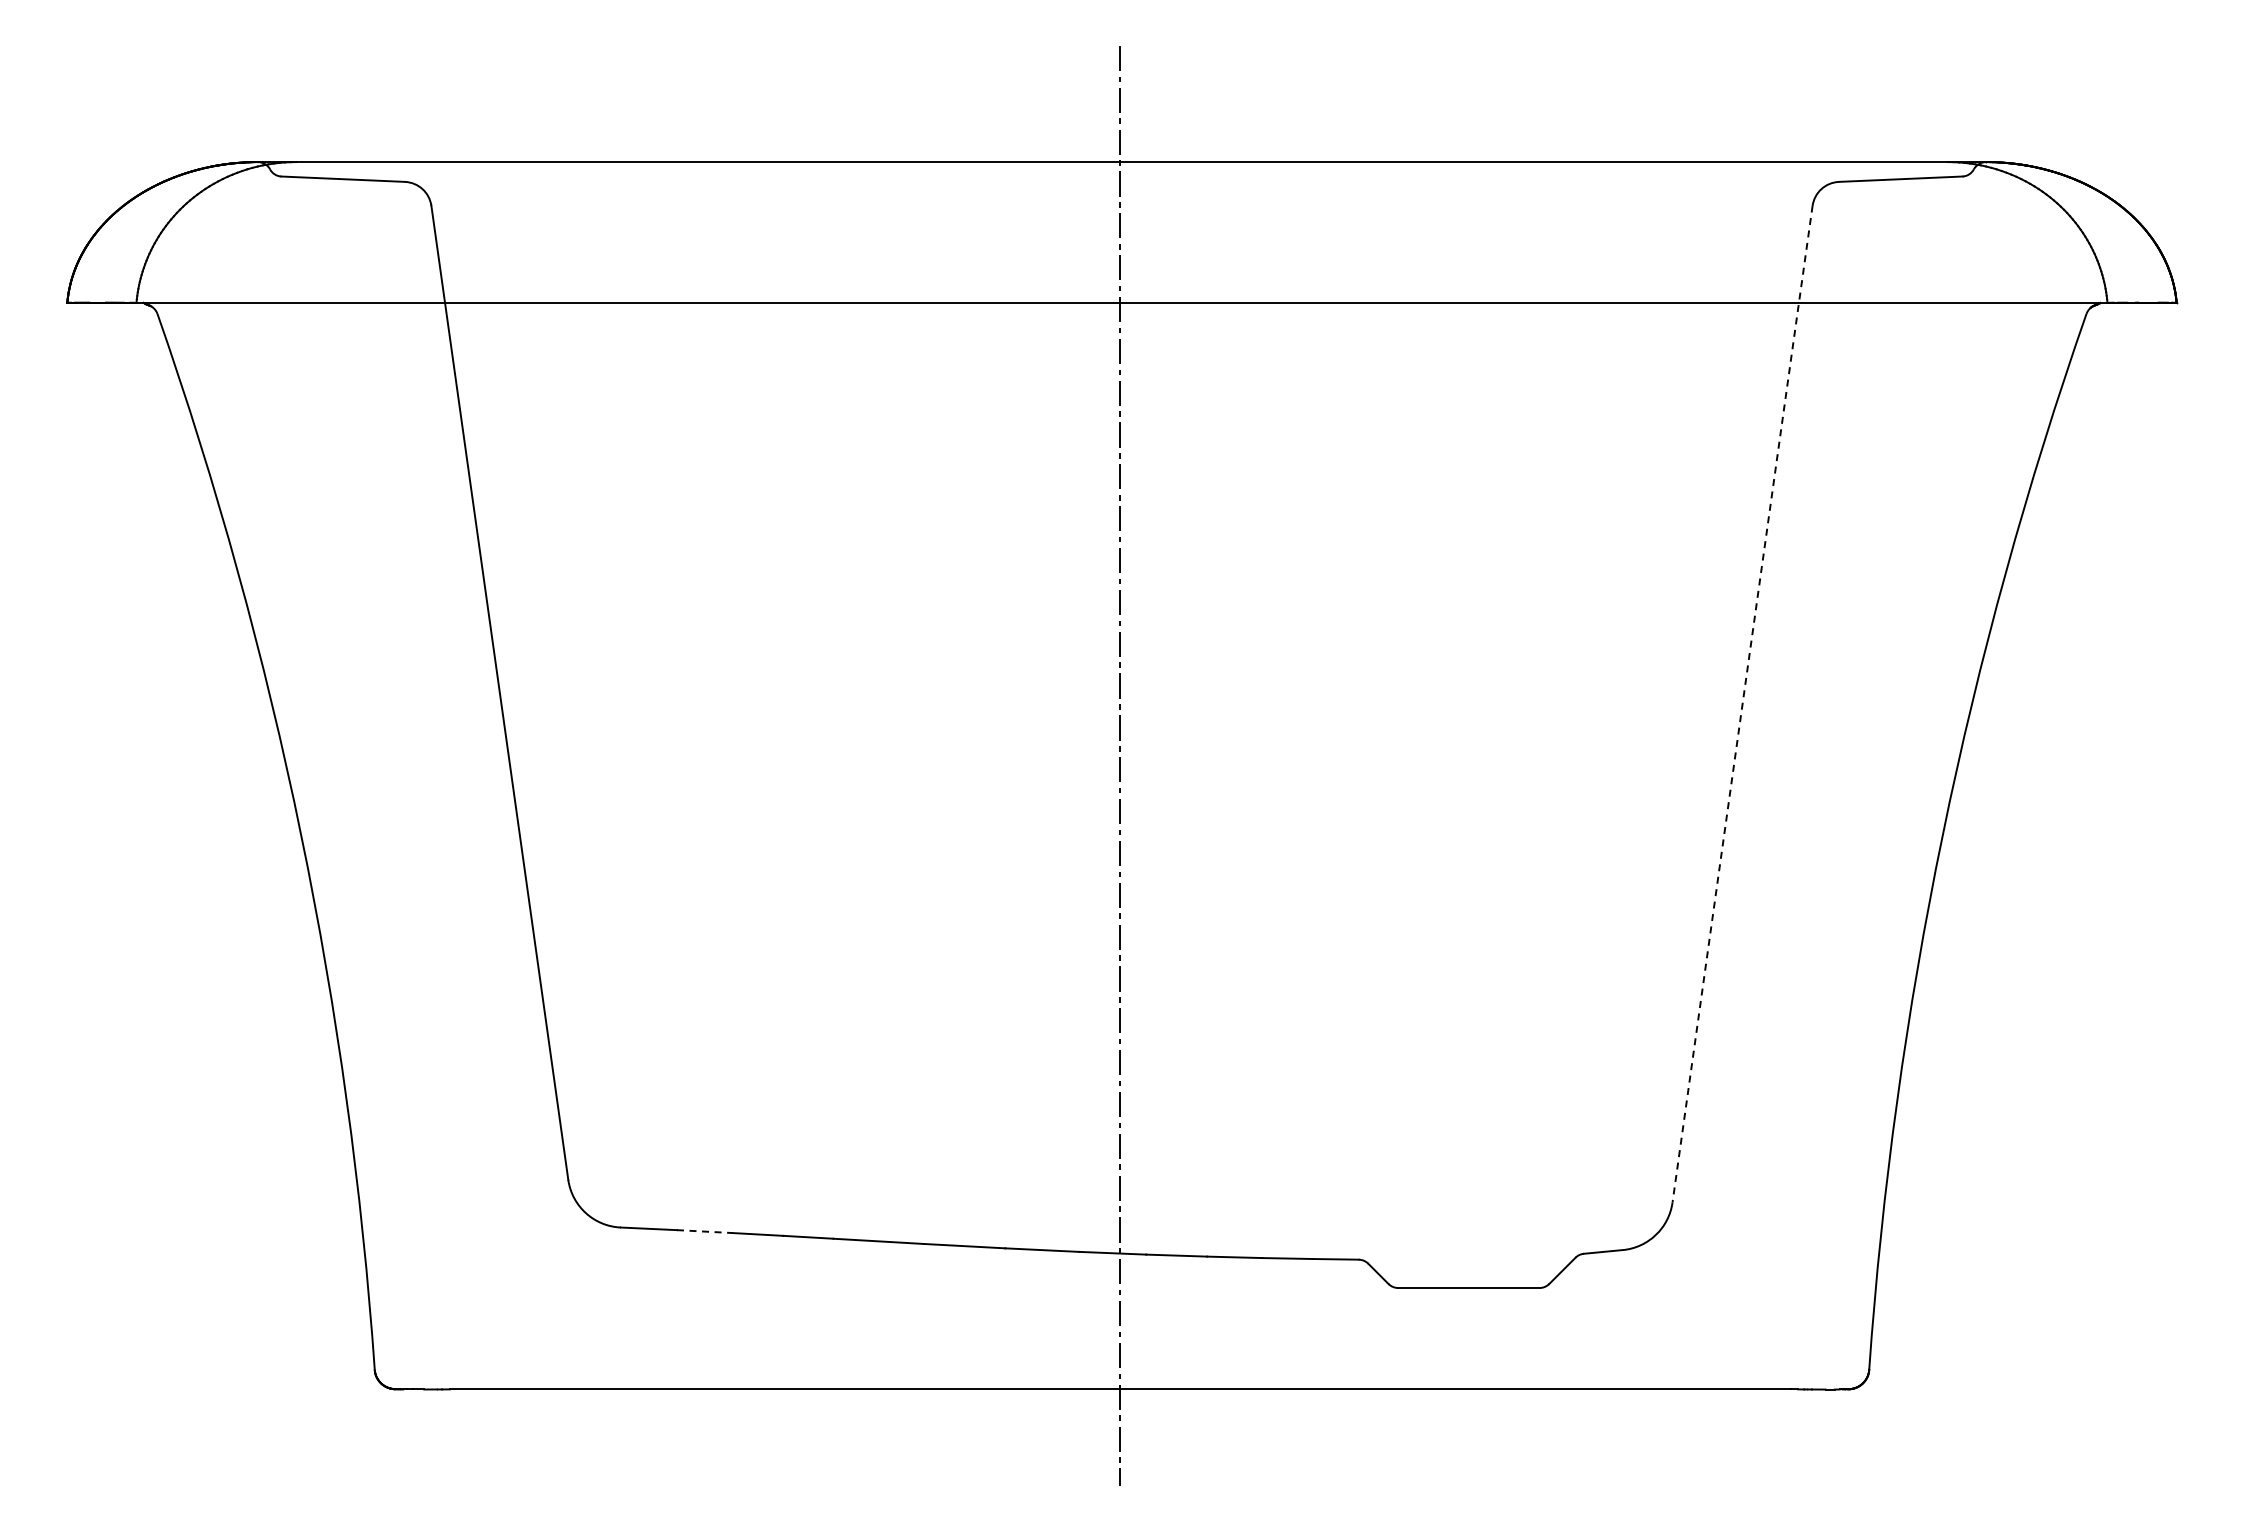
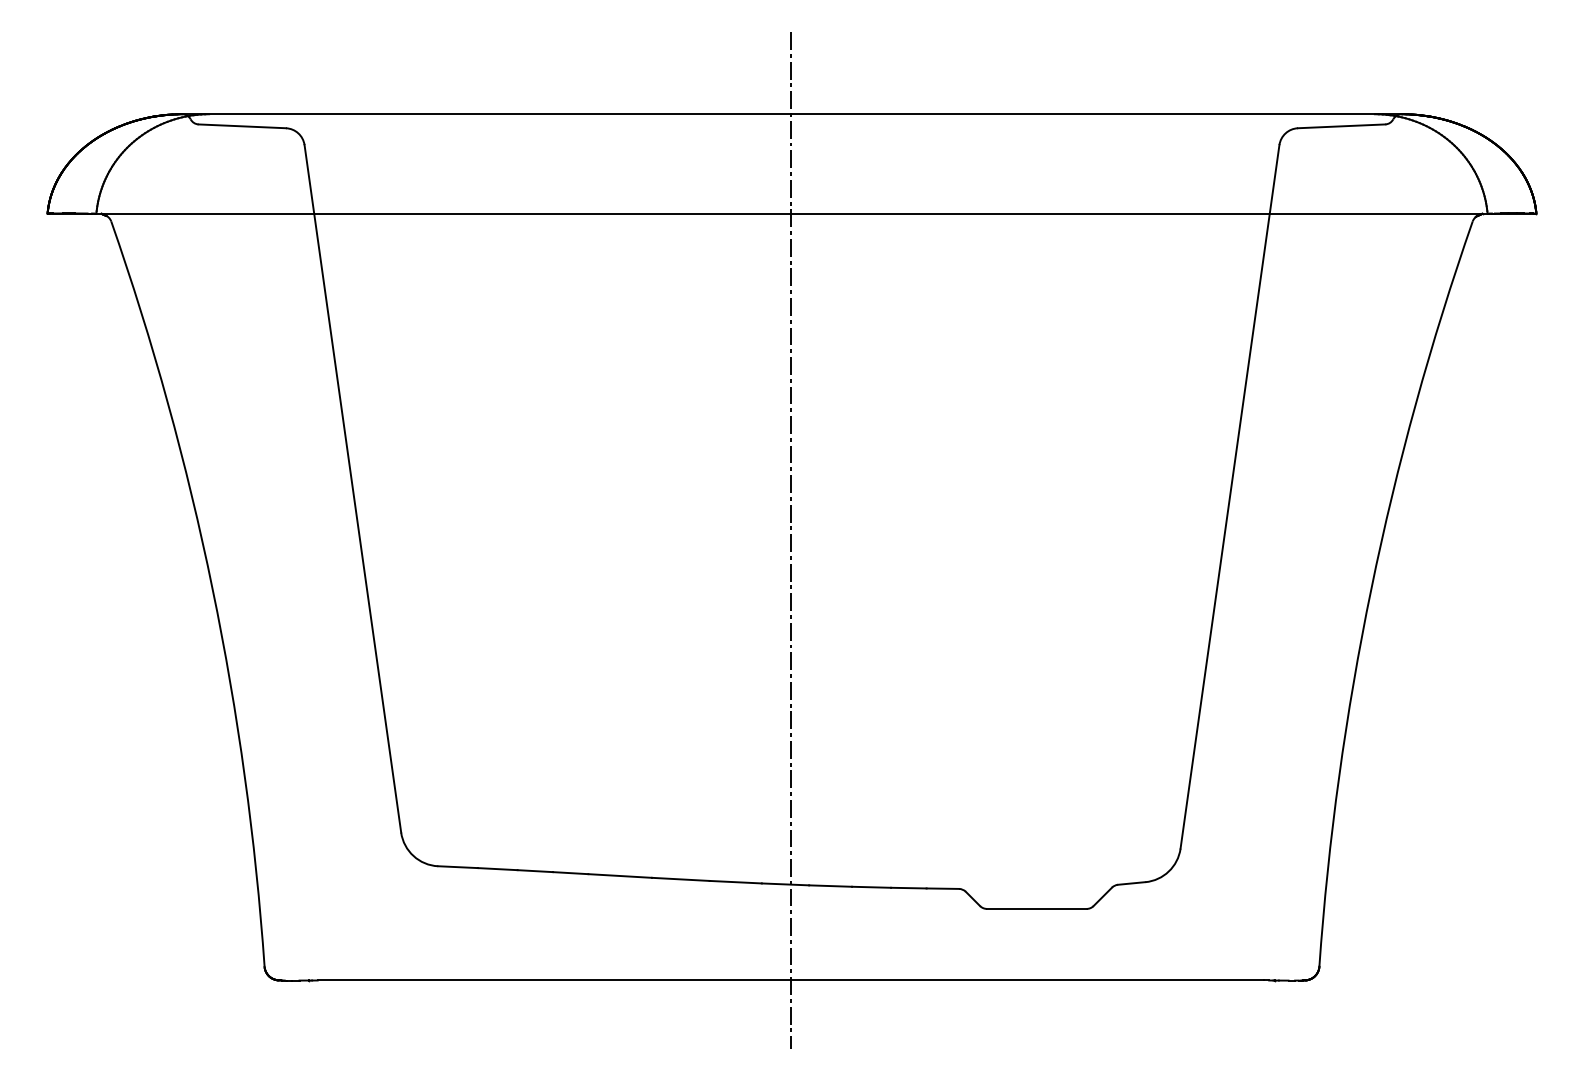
line: (1742, 704) -> (1229, 497), dashed -> solid
line: (705, 1231) -> (498, 869), dashed -> solid

